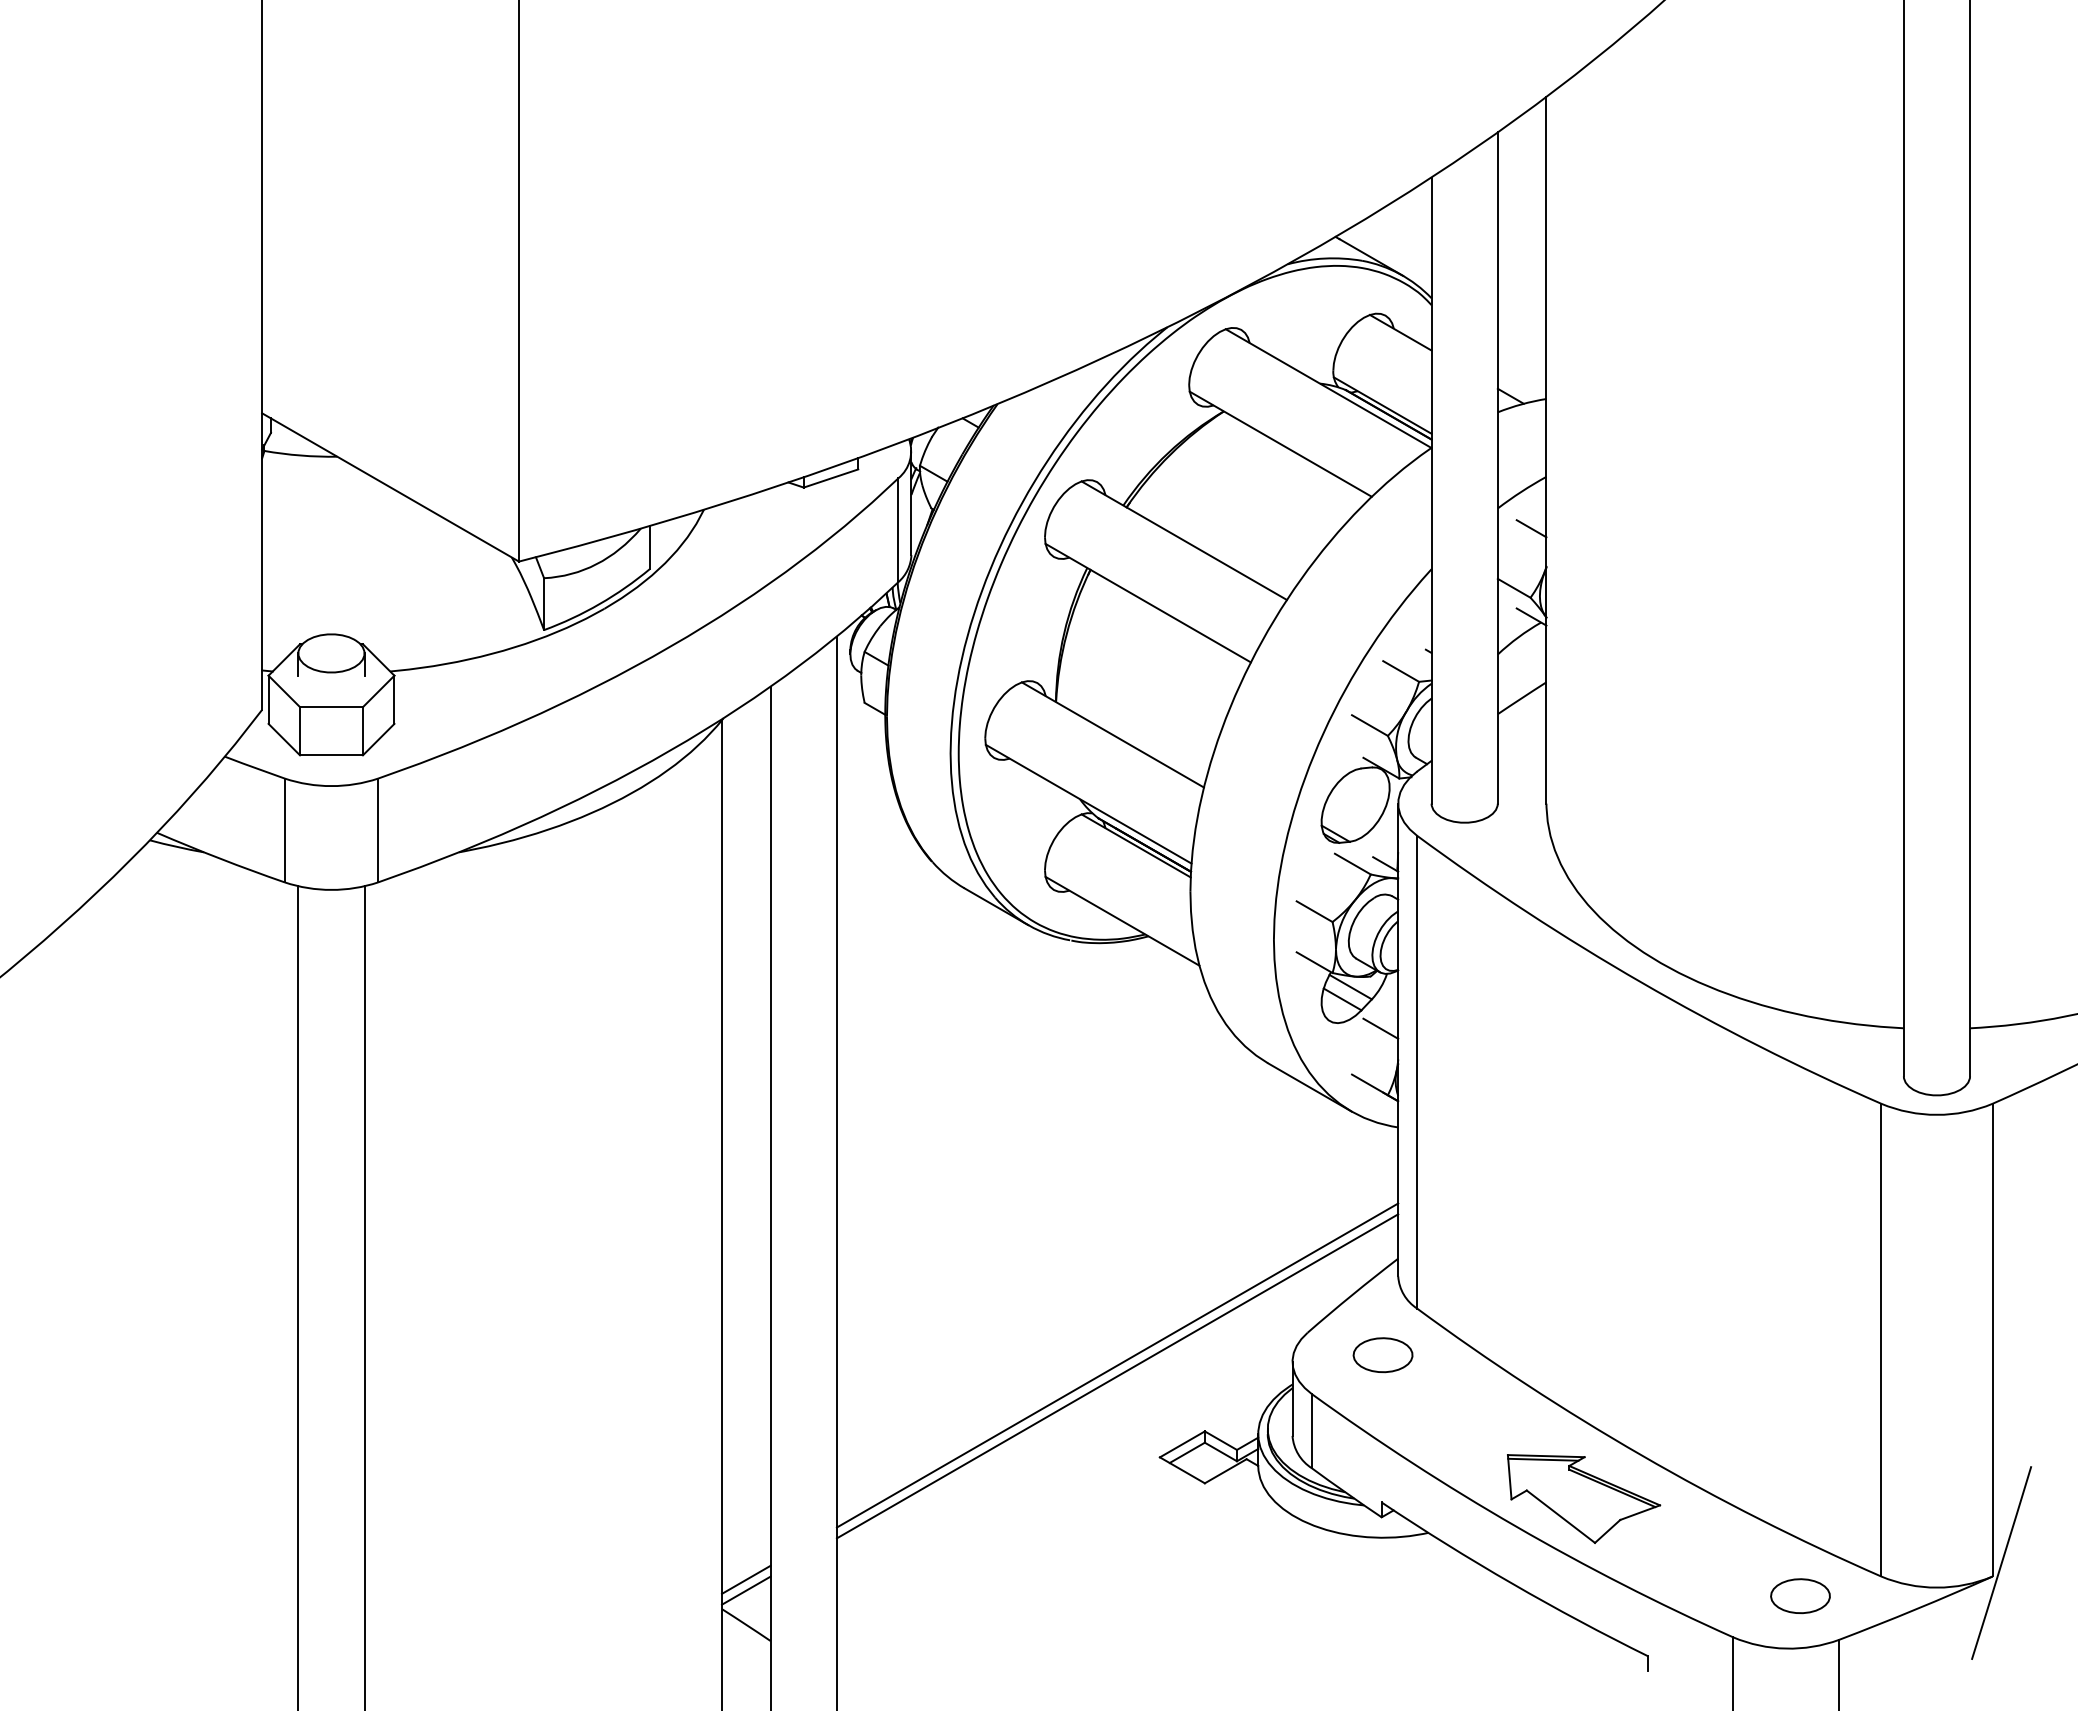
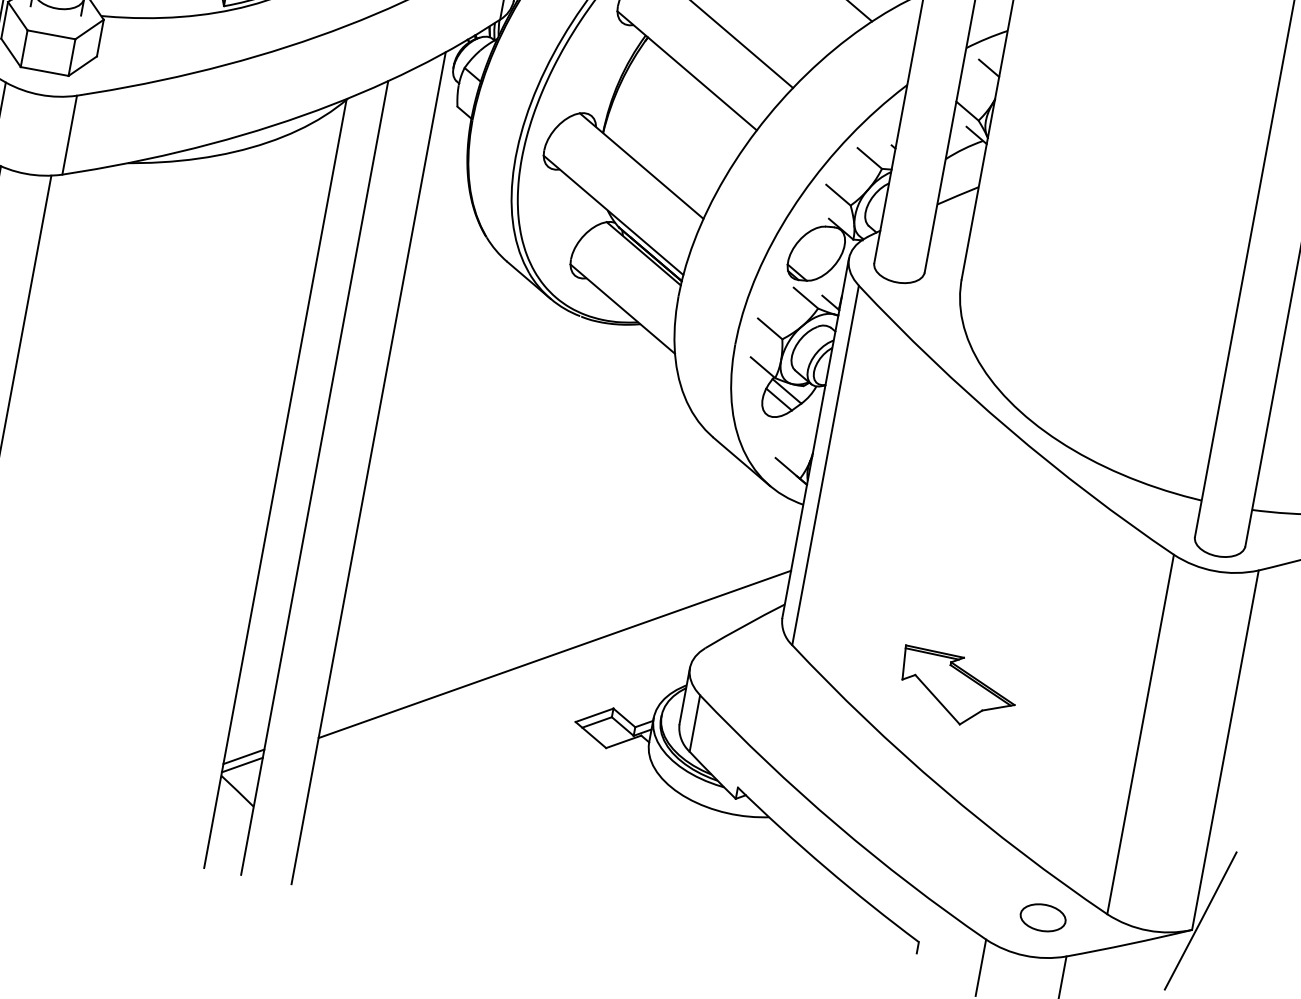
line: (1380, 1028) -> (803, 427), removed
part: (1382, 1355) -> (759, 675), removed
line: (1117, 1365) -> (556, 646), removed
part: (1584, 1498) -> (958, 689), moved

